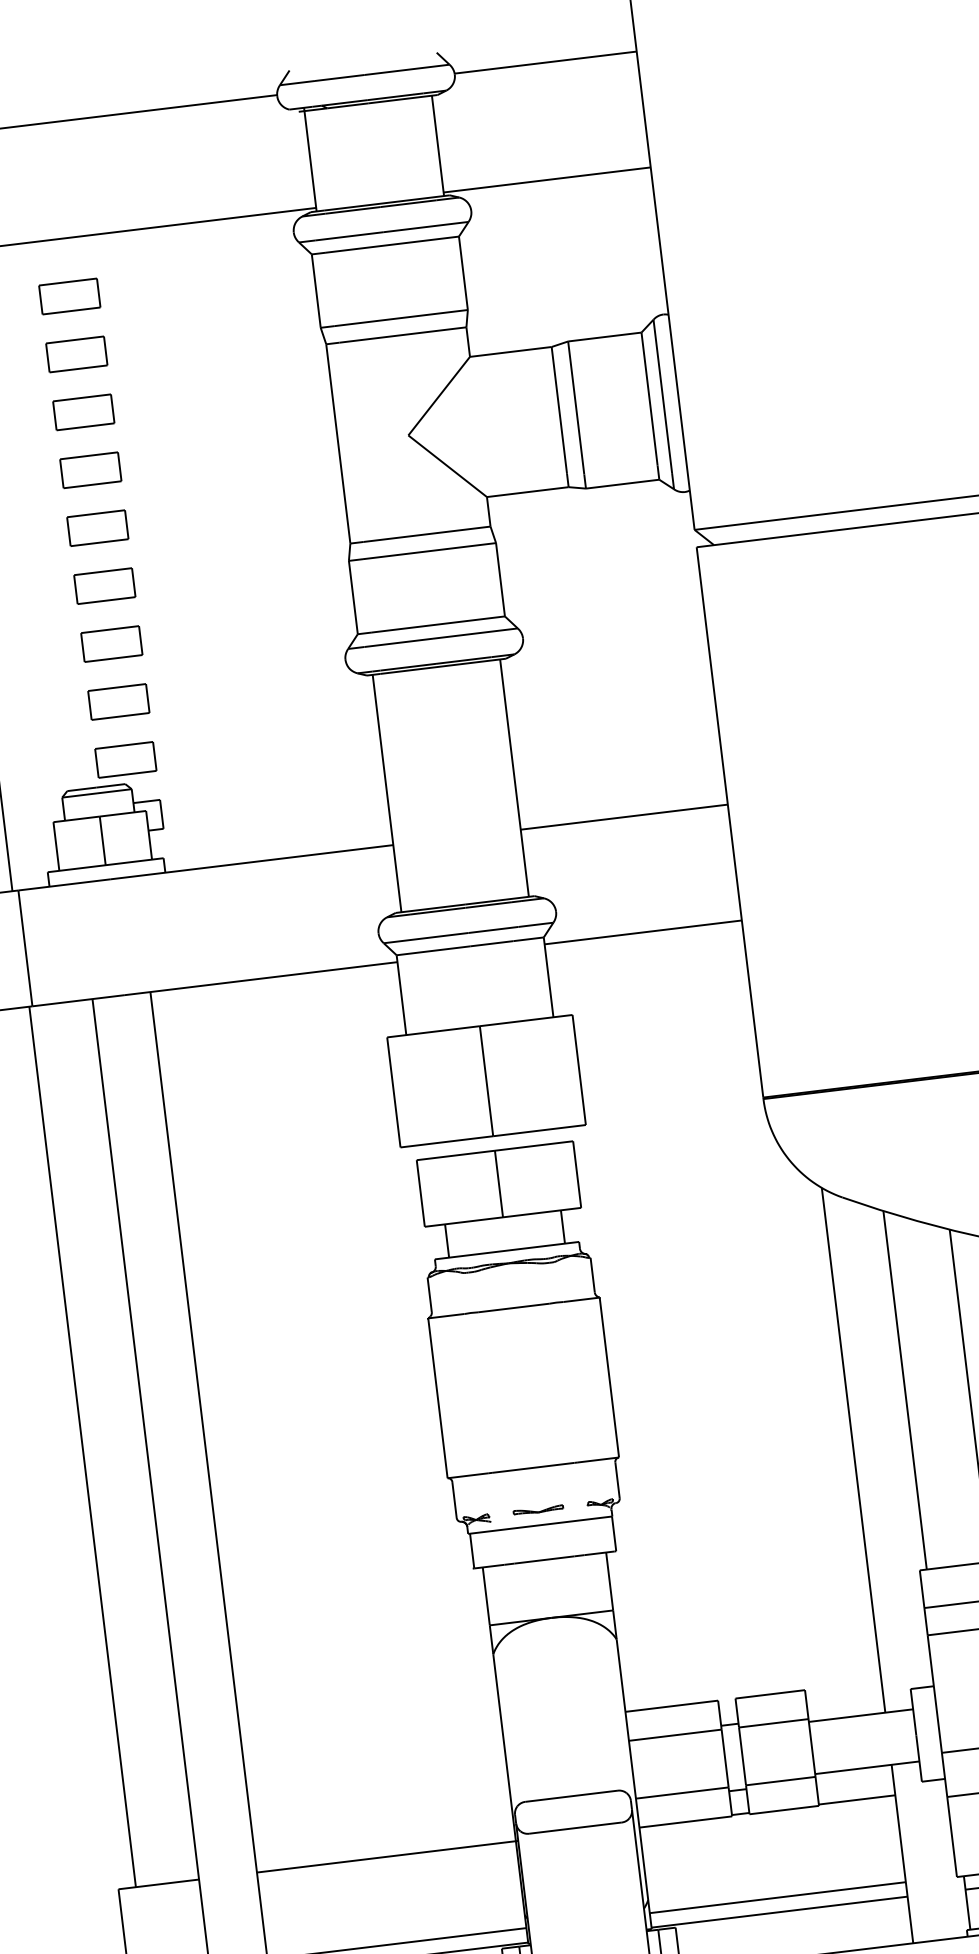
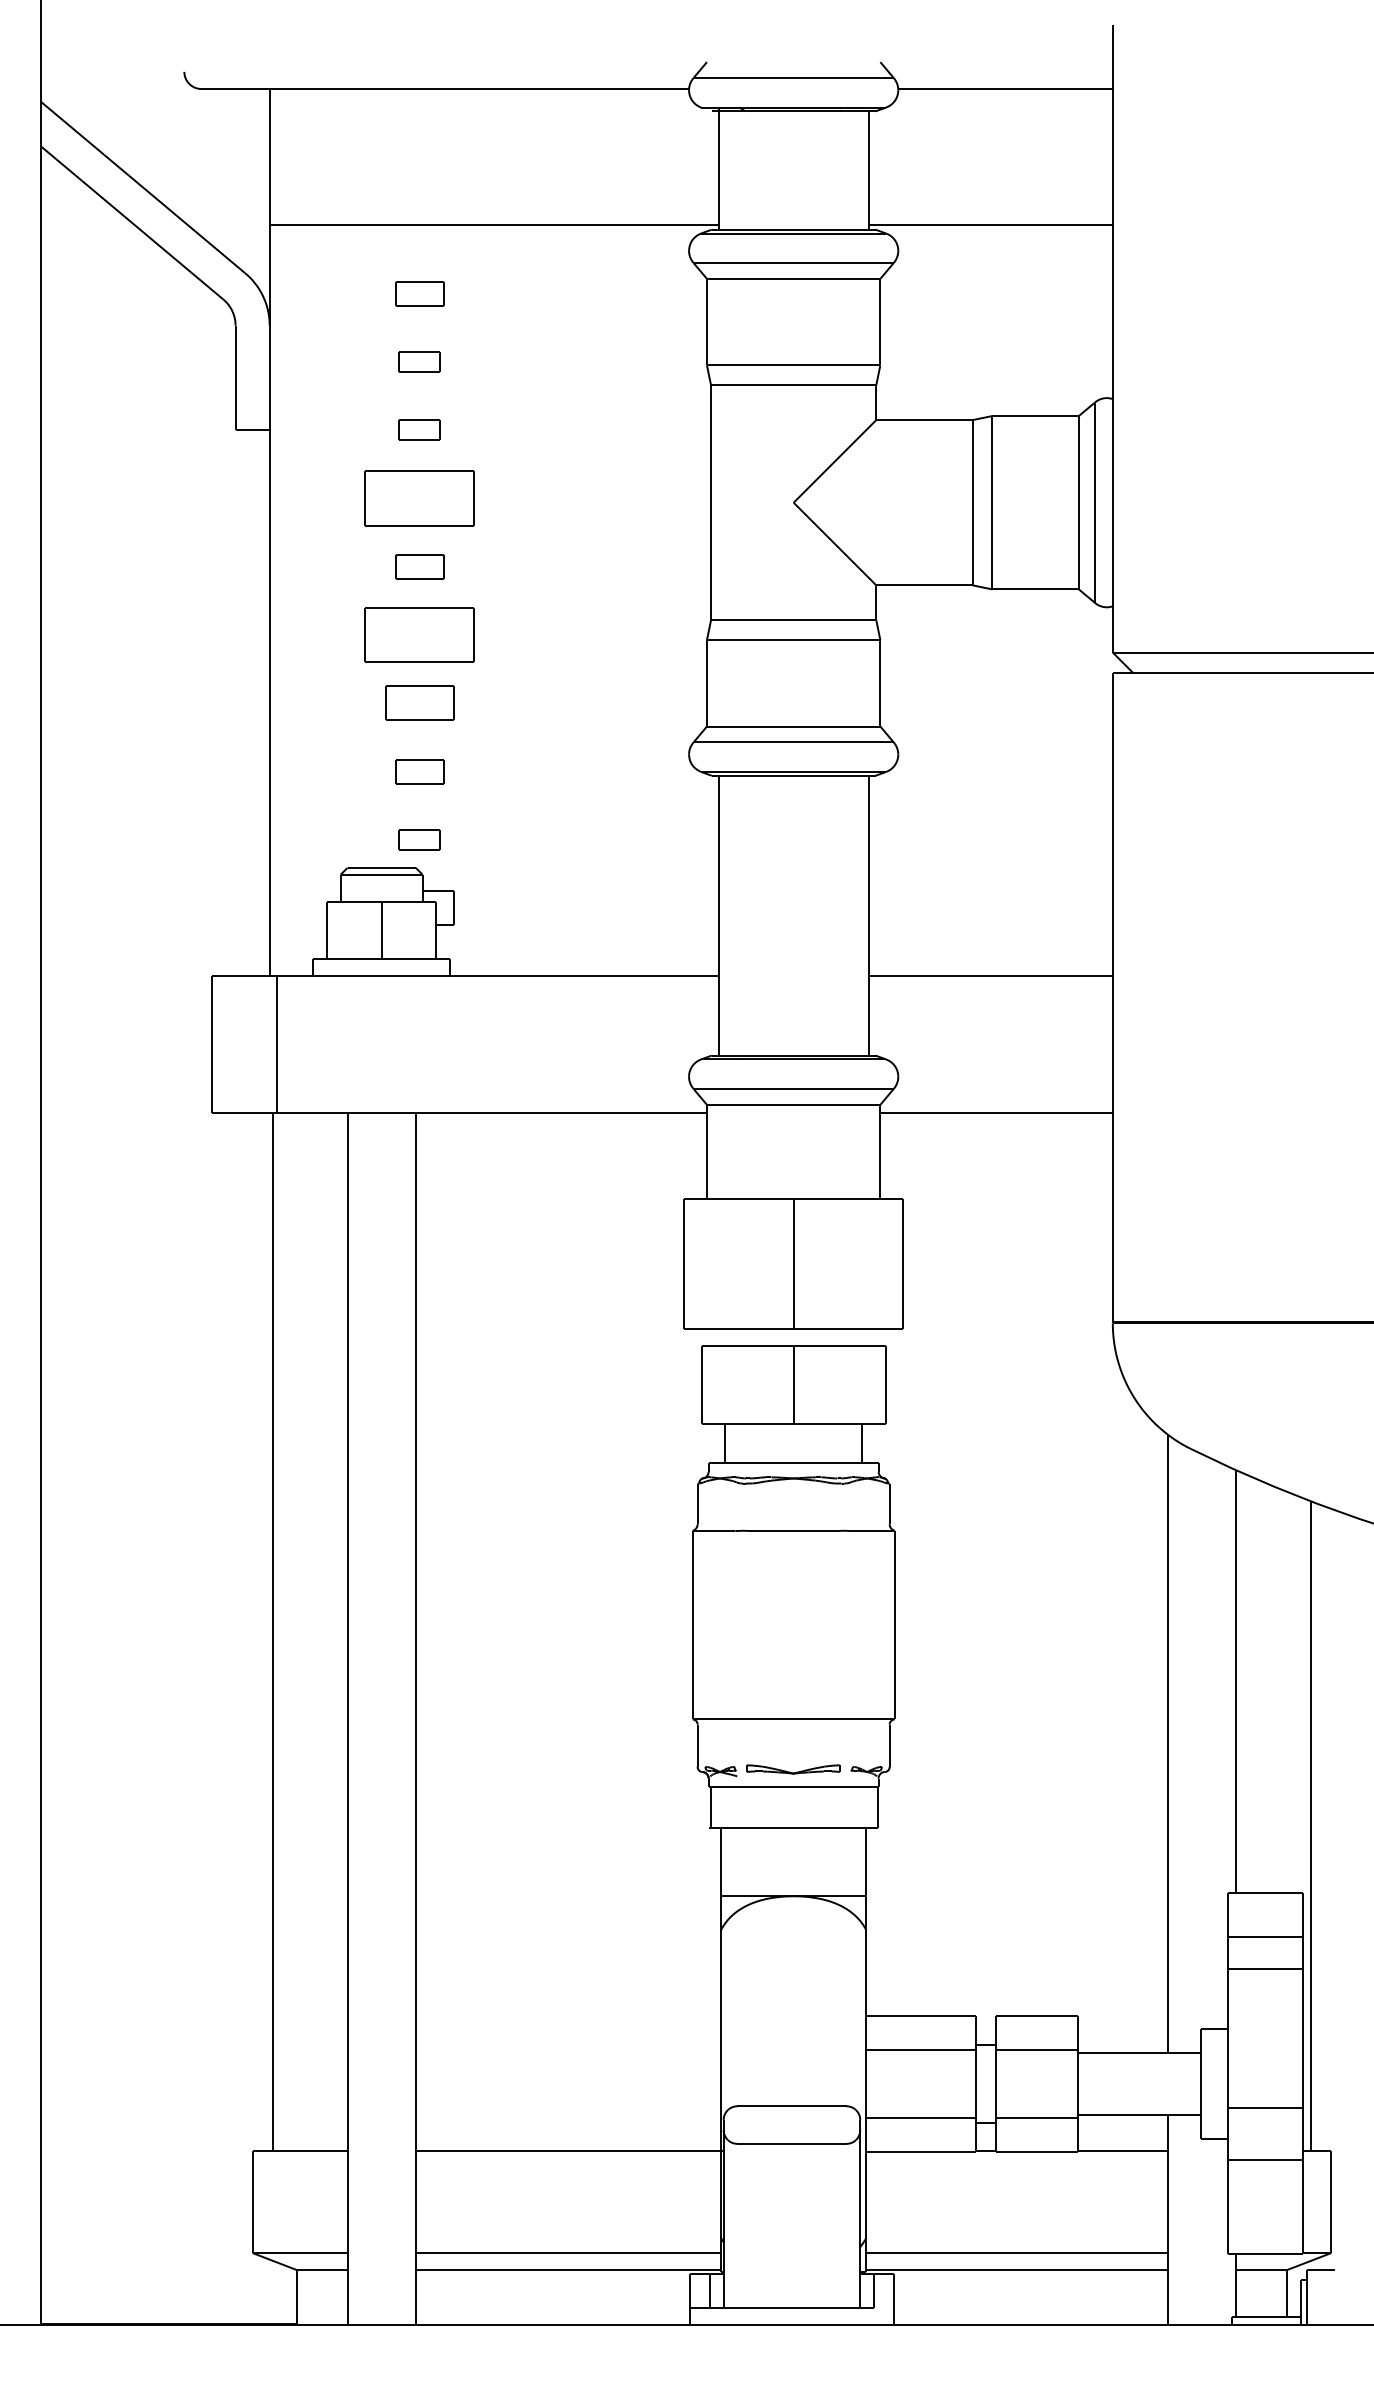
part: (69, 296) -> (419, 293), size x0.7
part: (76, 354) -> (419, 361), size x0.6
part: (83, 411) -> (419, 429), size x0.6
part: (90, 470) -> (419, 498), size x1.6
part: (97, 527) -> (419, 566), size x0.7
part: (104, 585) -> (419, 634), size x1.6
part: (118, 701) -> (419, 771), size x0.7
part: (125, 759) -> (419, 839), size x0.6
part: (538, 1510) -> (793, 1769), size x1.6

